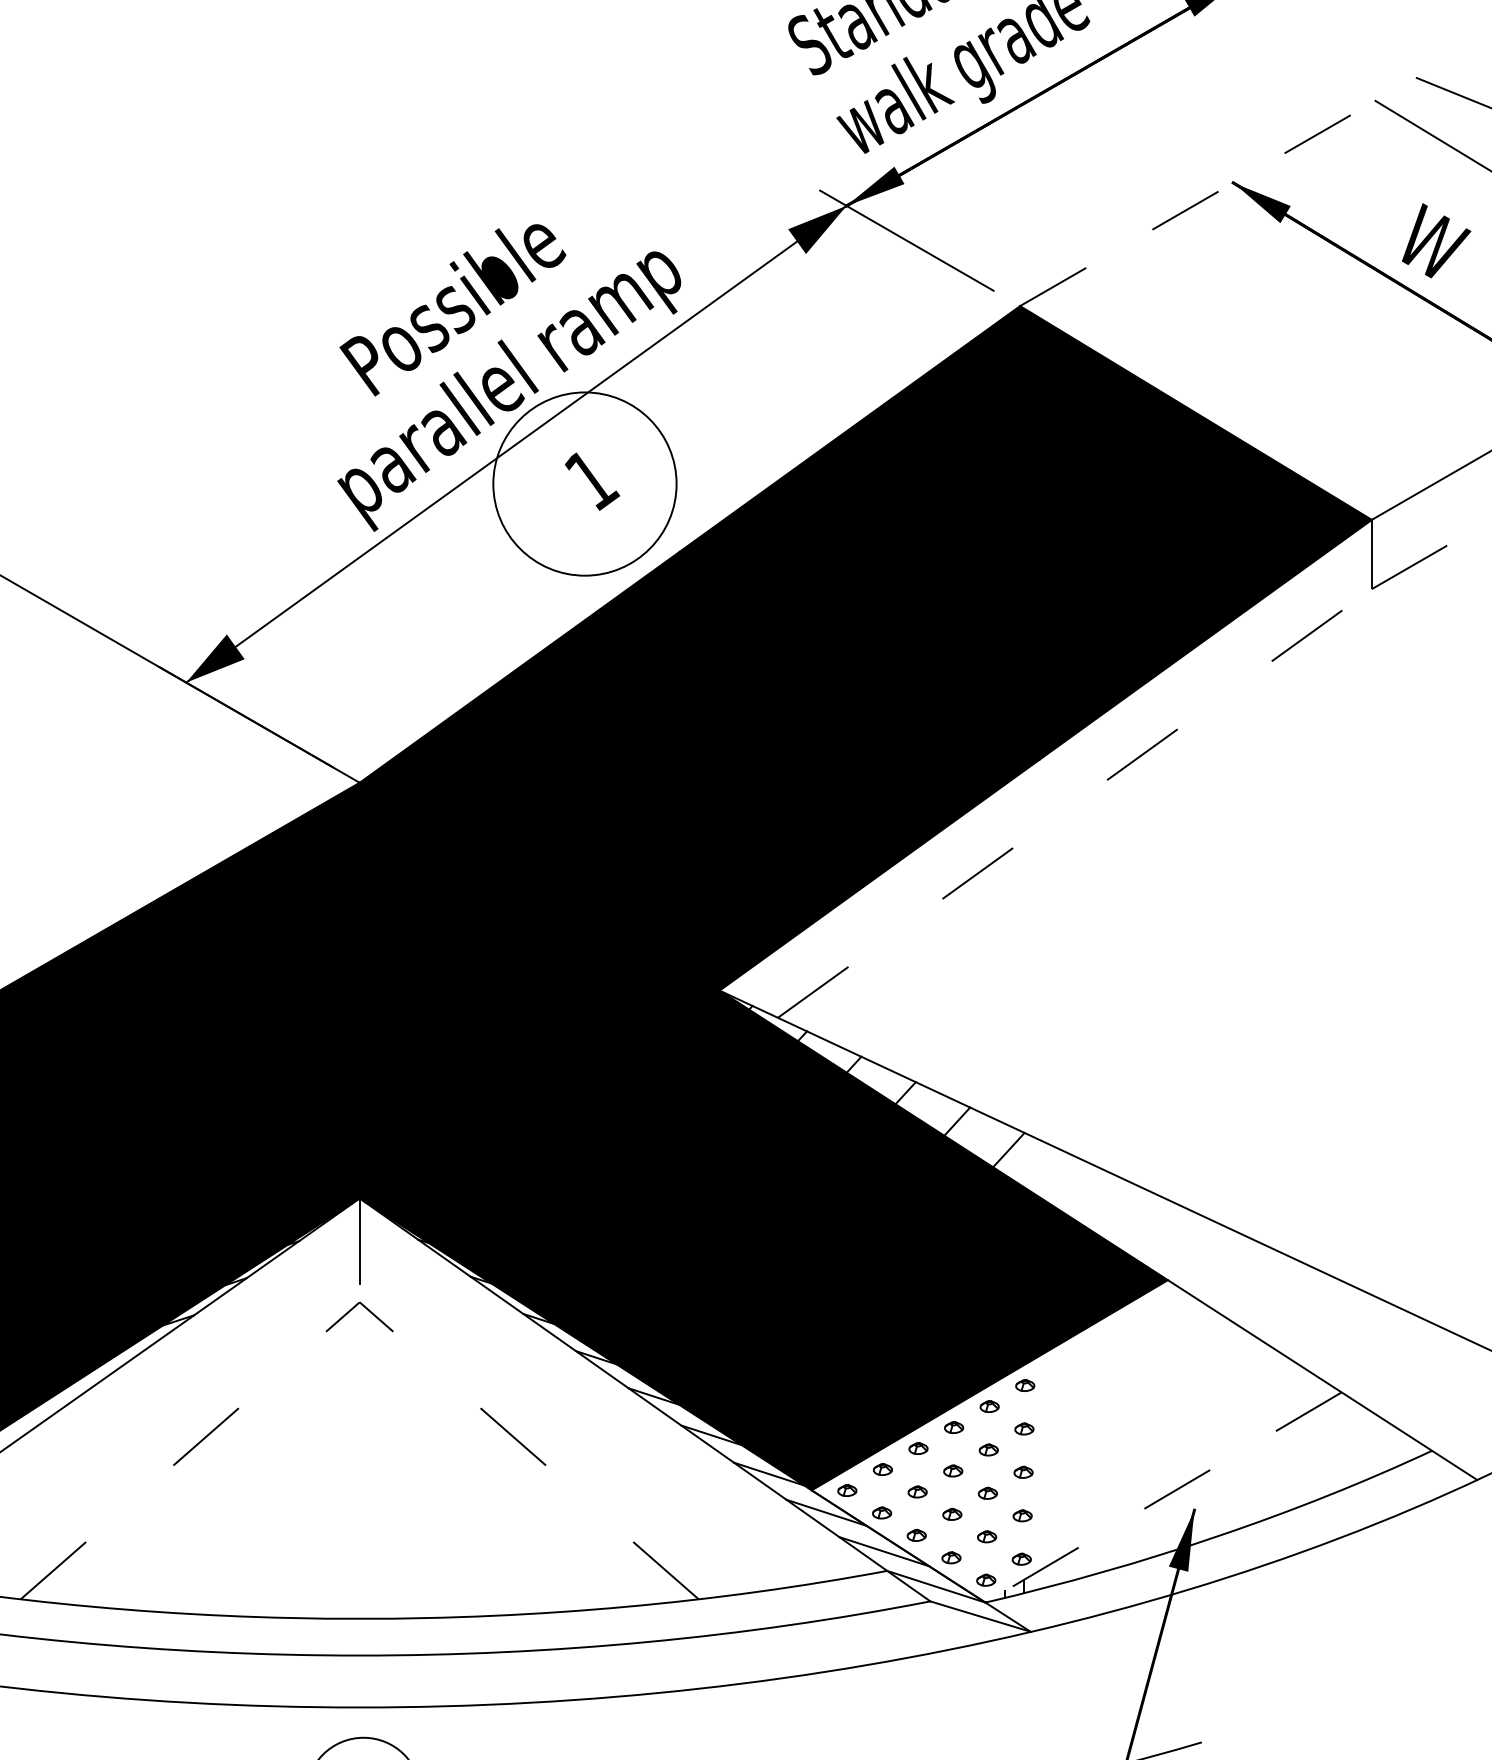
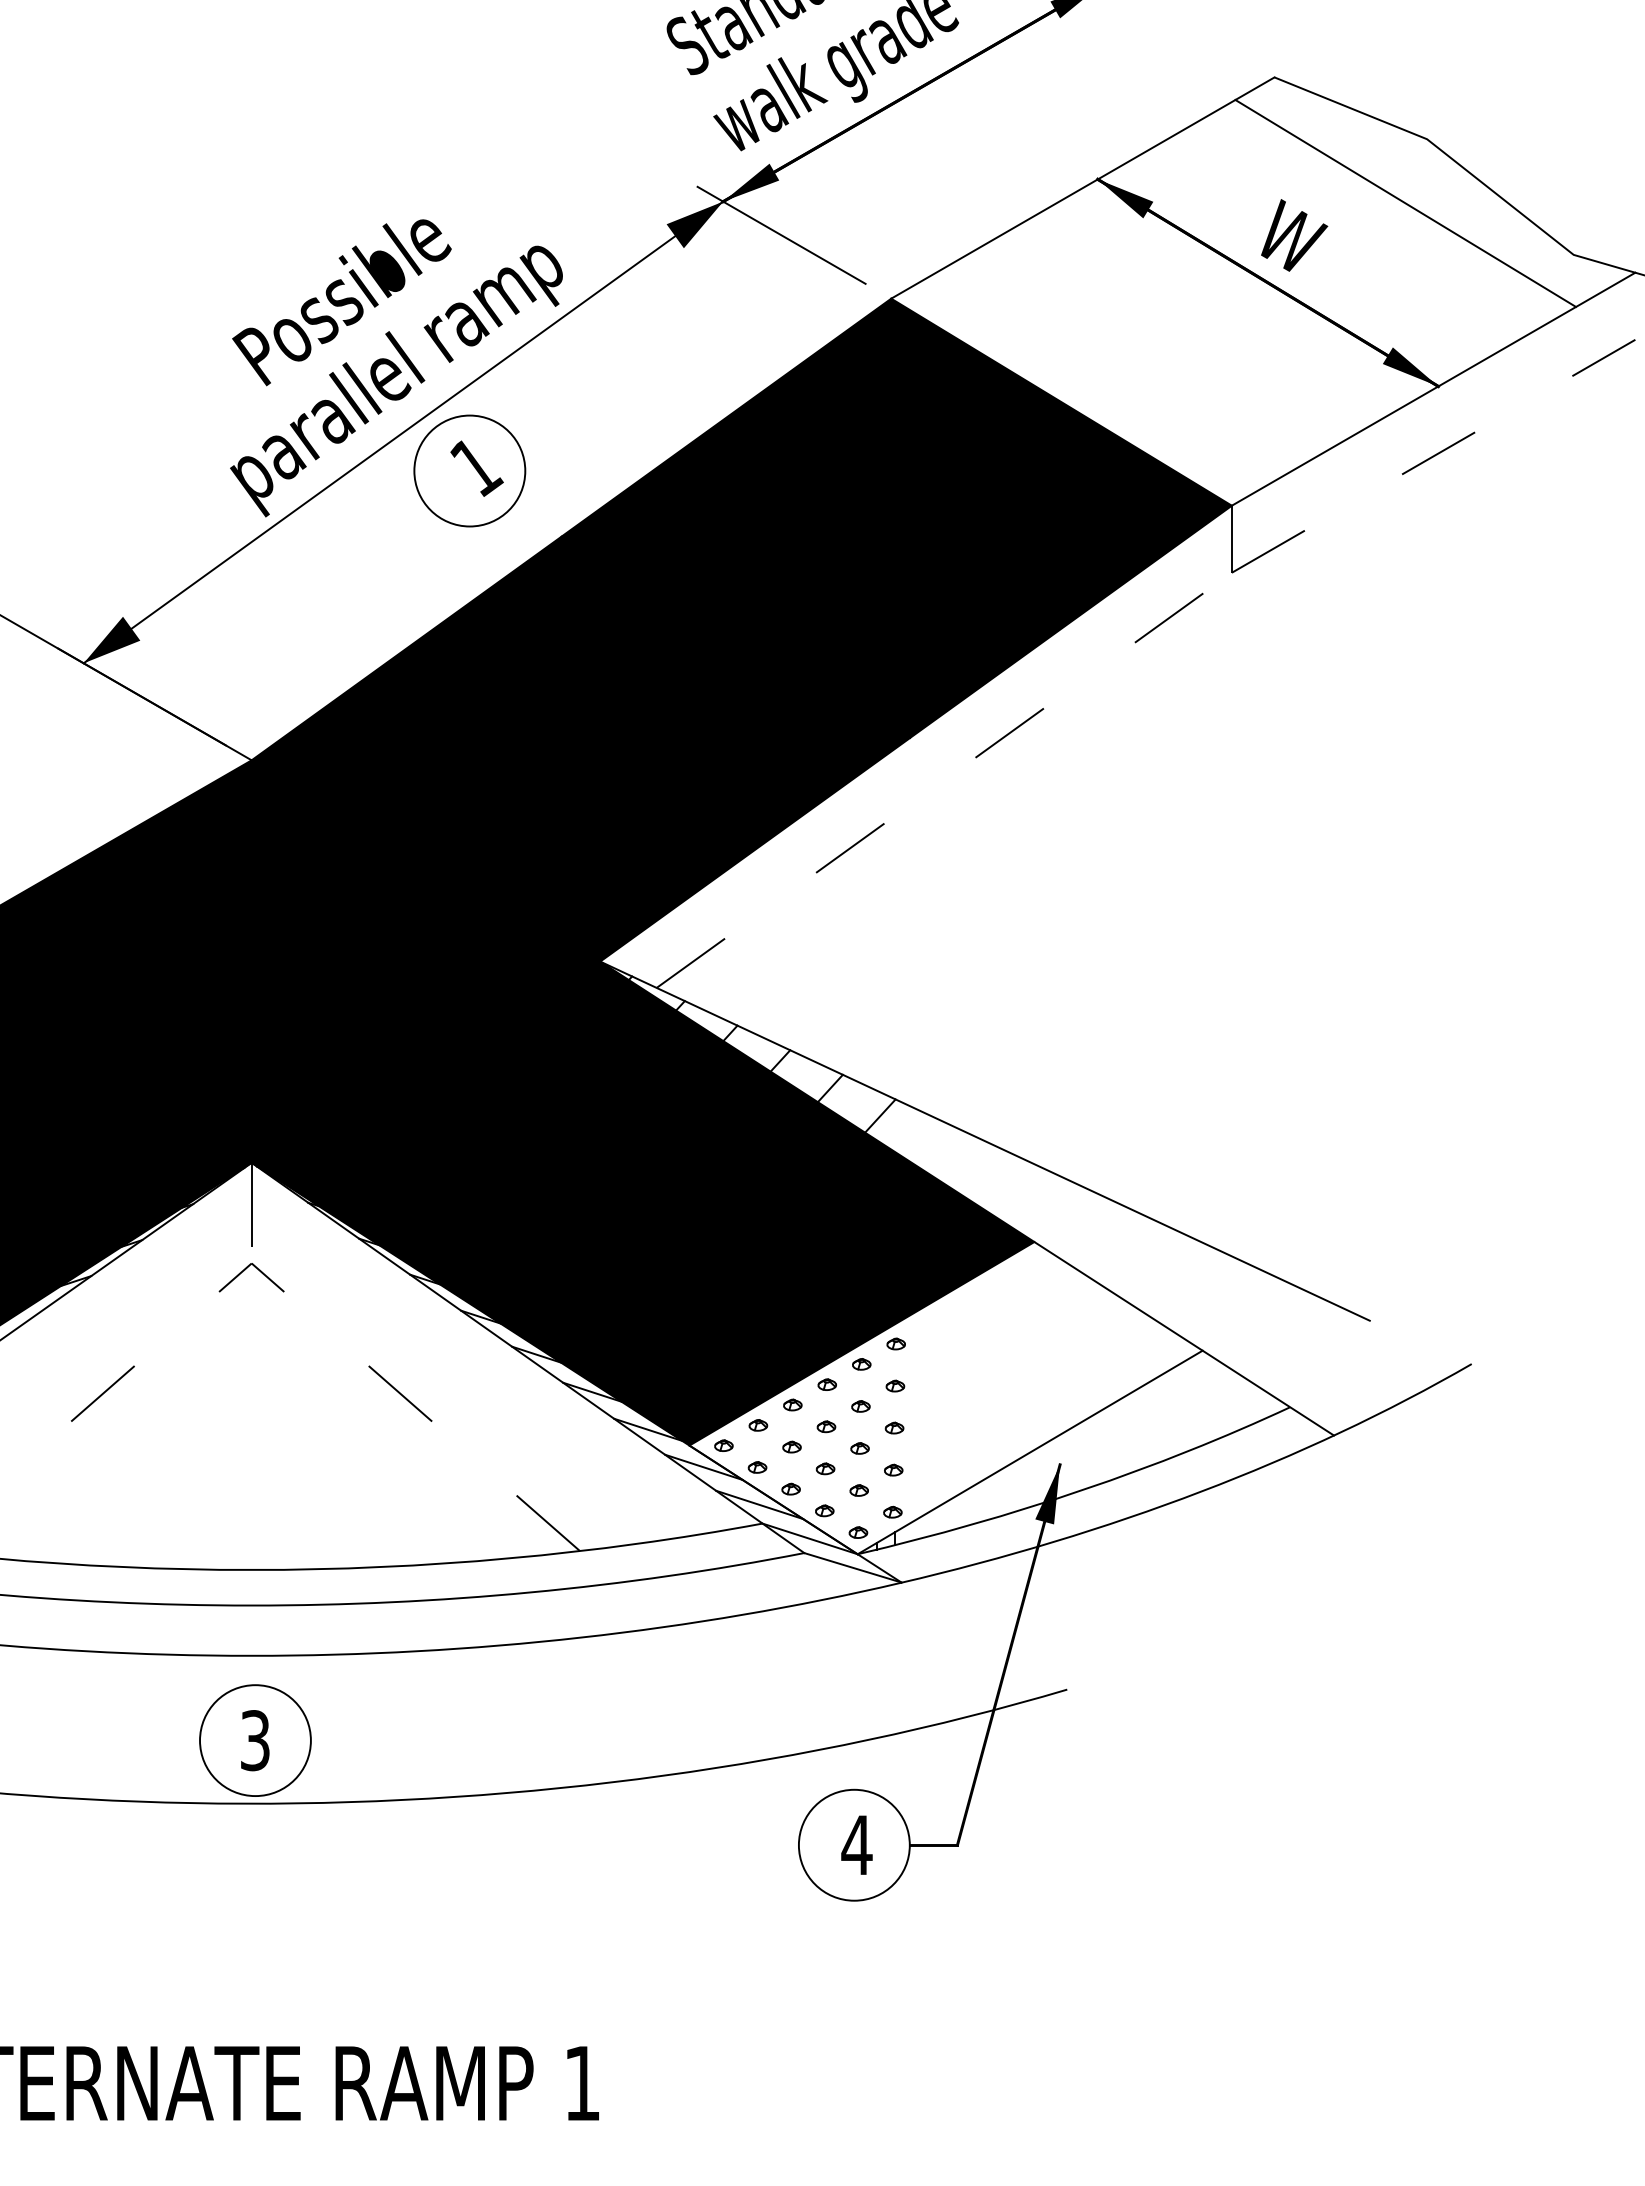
line: (1218, 191) -> (1083, 187), dashed -> solid
circle: (584, 483) -> (469, 470), size x0.62
line: (1162, 1497) -> (1029, 1452), dashed -> solid

